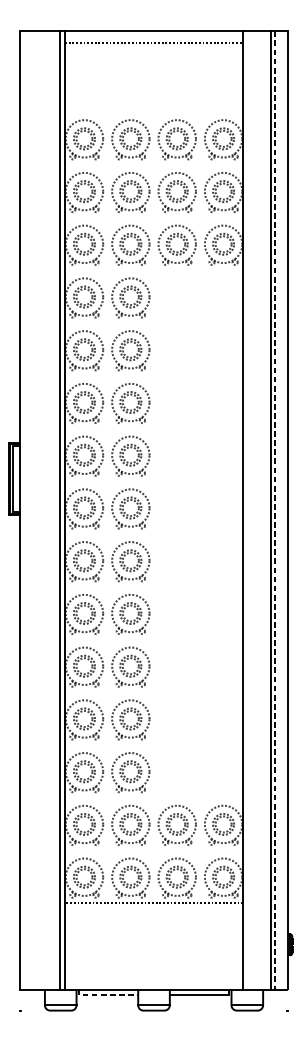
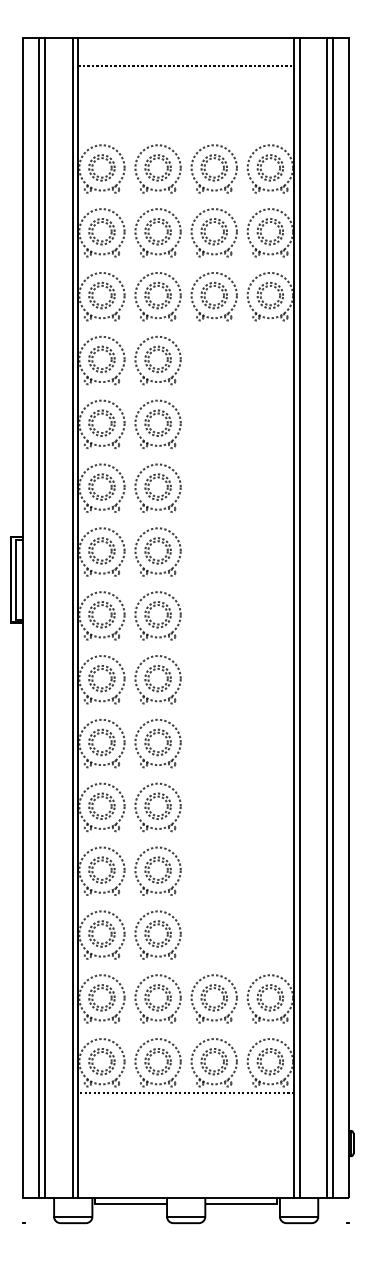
line: (153, 42) -> (185, 65), moved
line: (32, 510) -> (39, 617), added
line: (37, 510) -> (45, 617), added
line: (247, 510) -> (299, 617), added
line: (274, 510) -> (332, 617), dashed -> solid
line: (105, 995) -> (127, 1204), dashed -> solid

